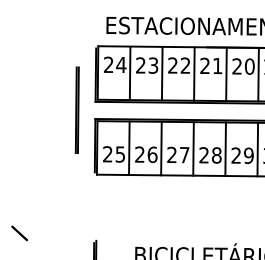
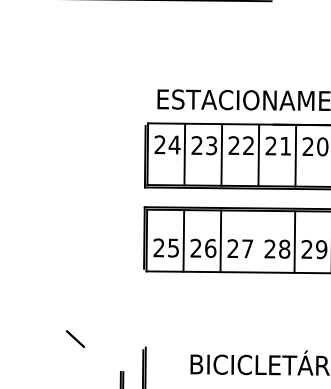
part: (76, 109) -> (123, 196), removed
line: (193, 148) -> (257, 241), removed
line: (18, 232) -> (74, 338), moved

